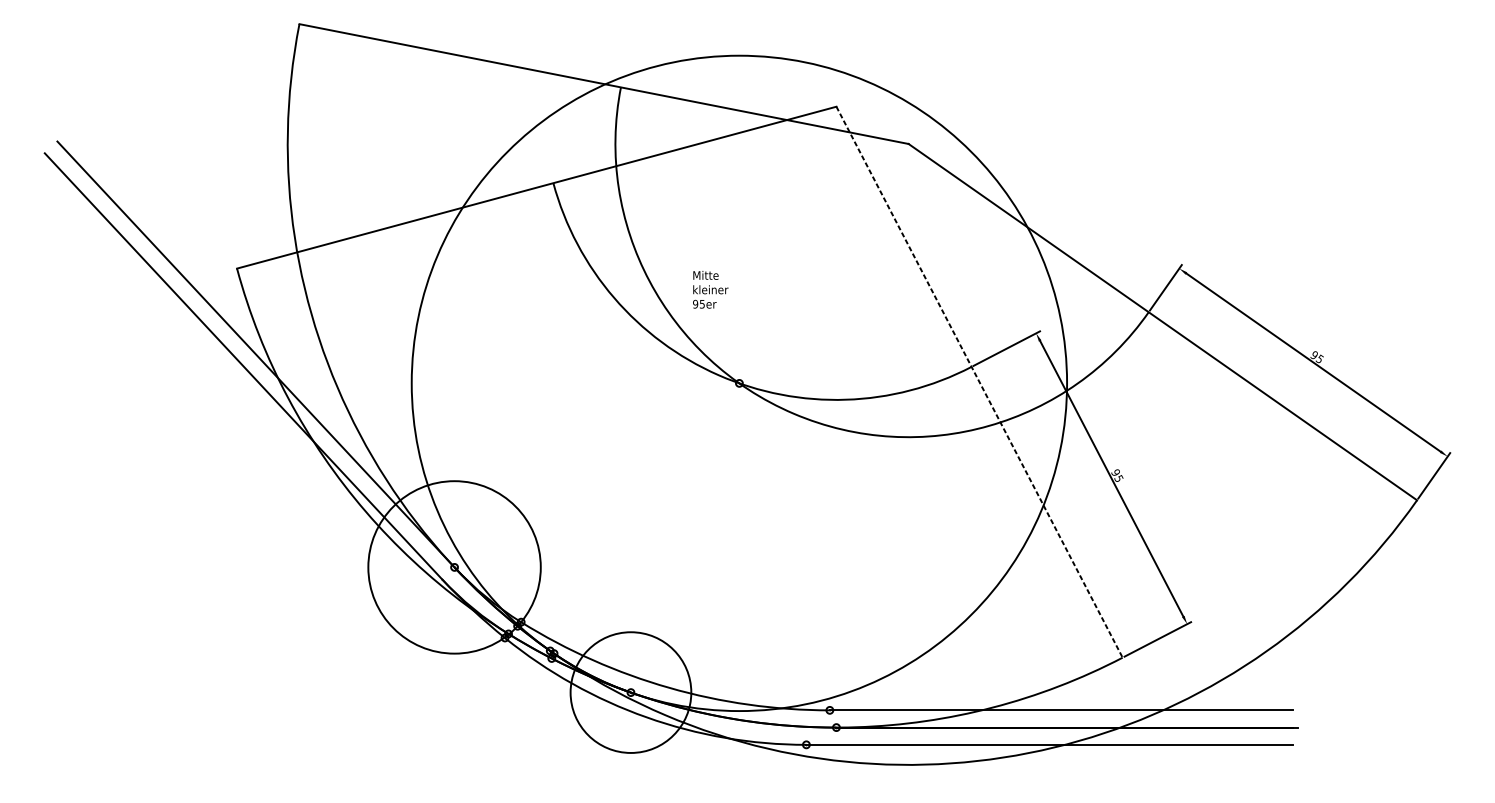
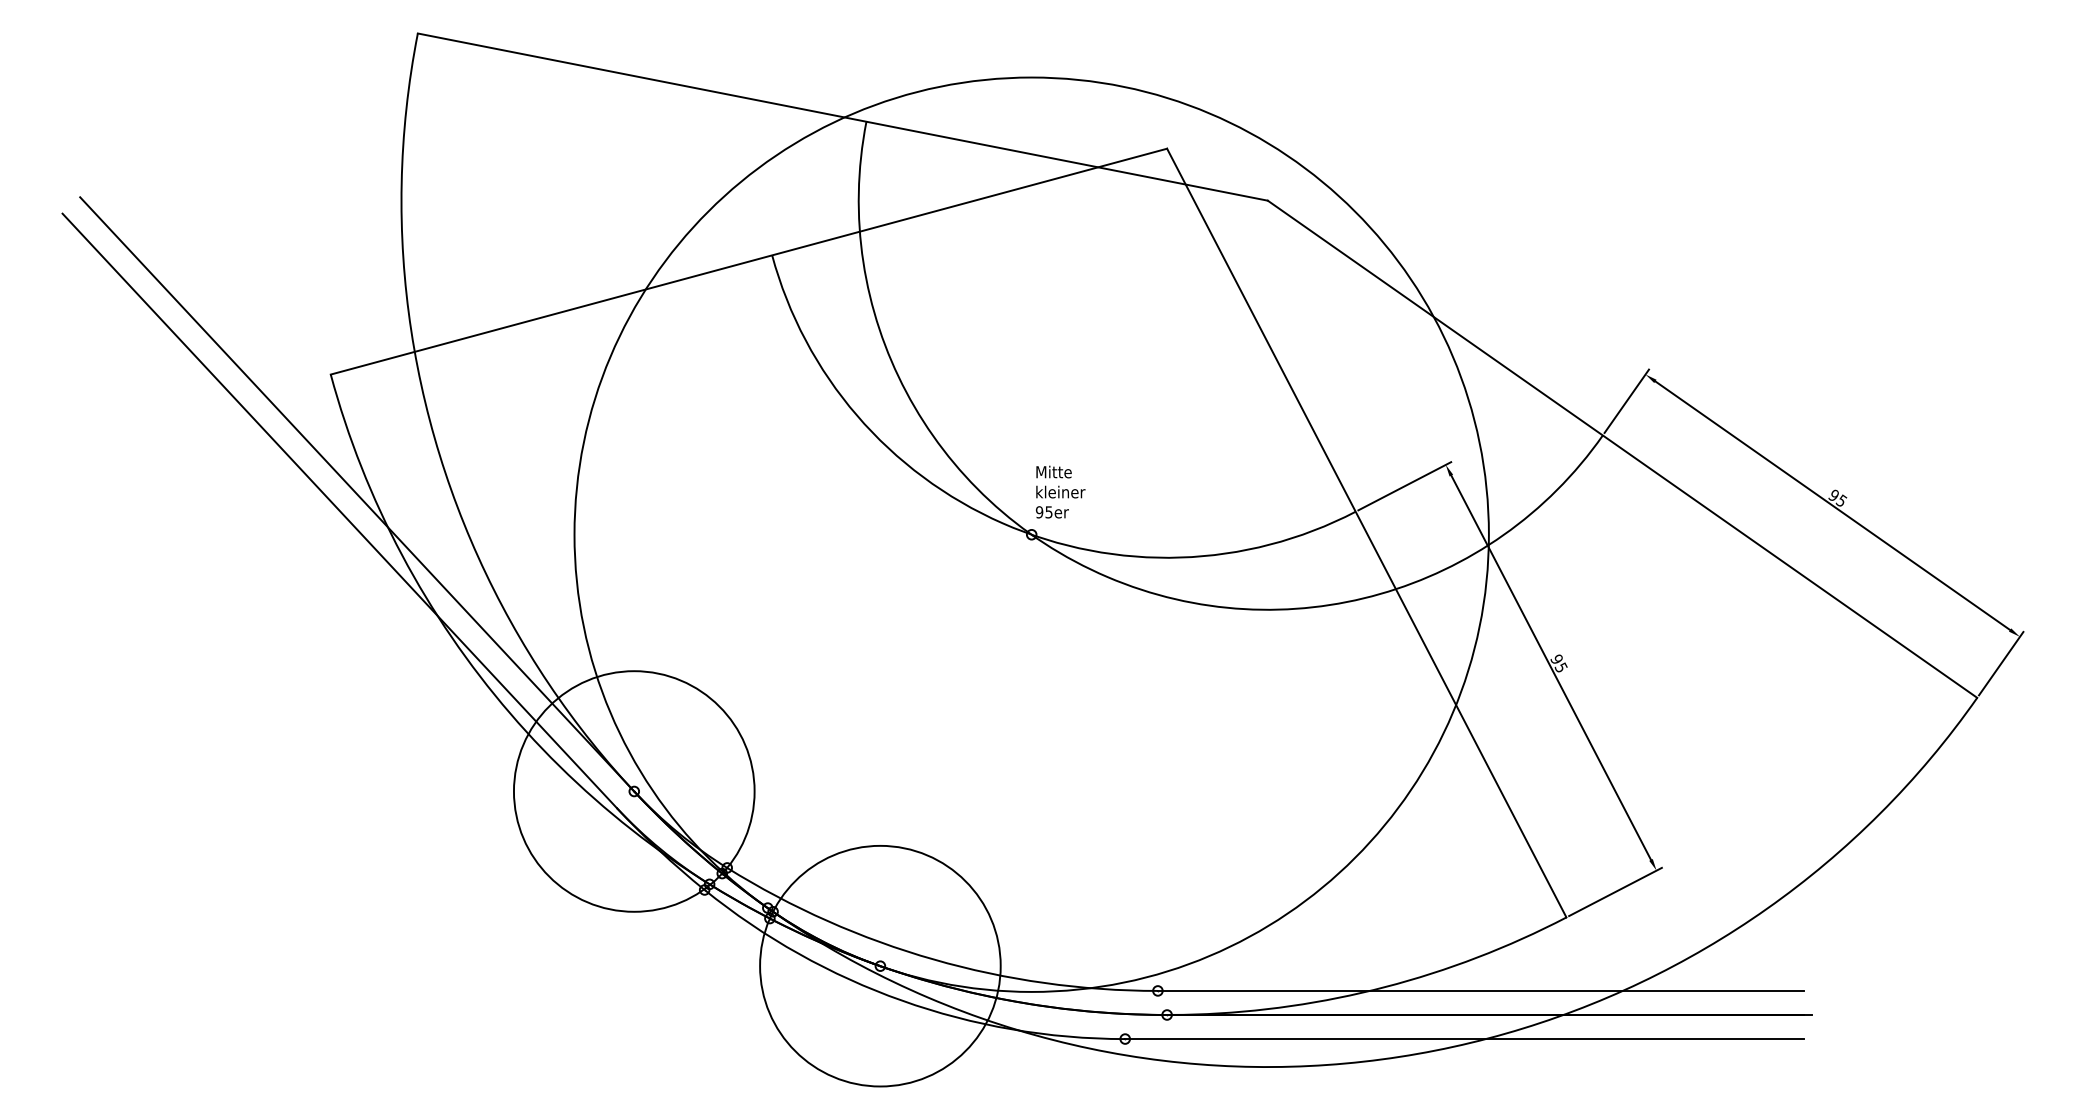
text: (710, 289) -> (1060, 491), moved
line: (980, 382) -> (1367, 533), dashed -> solid
circle: (631, 692) -> (880, 965), size x1.43

